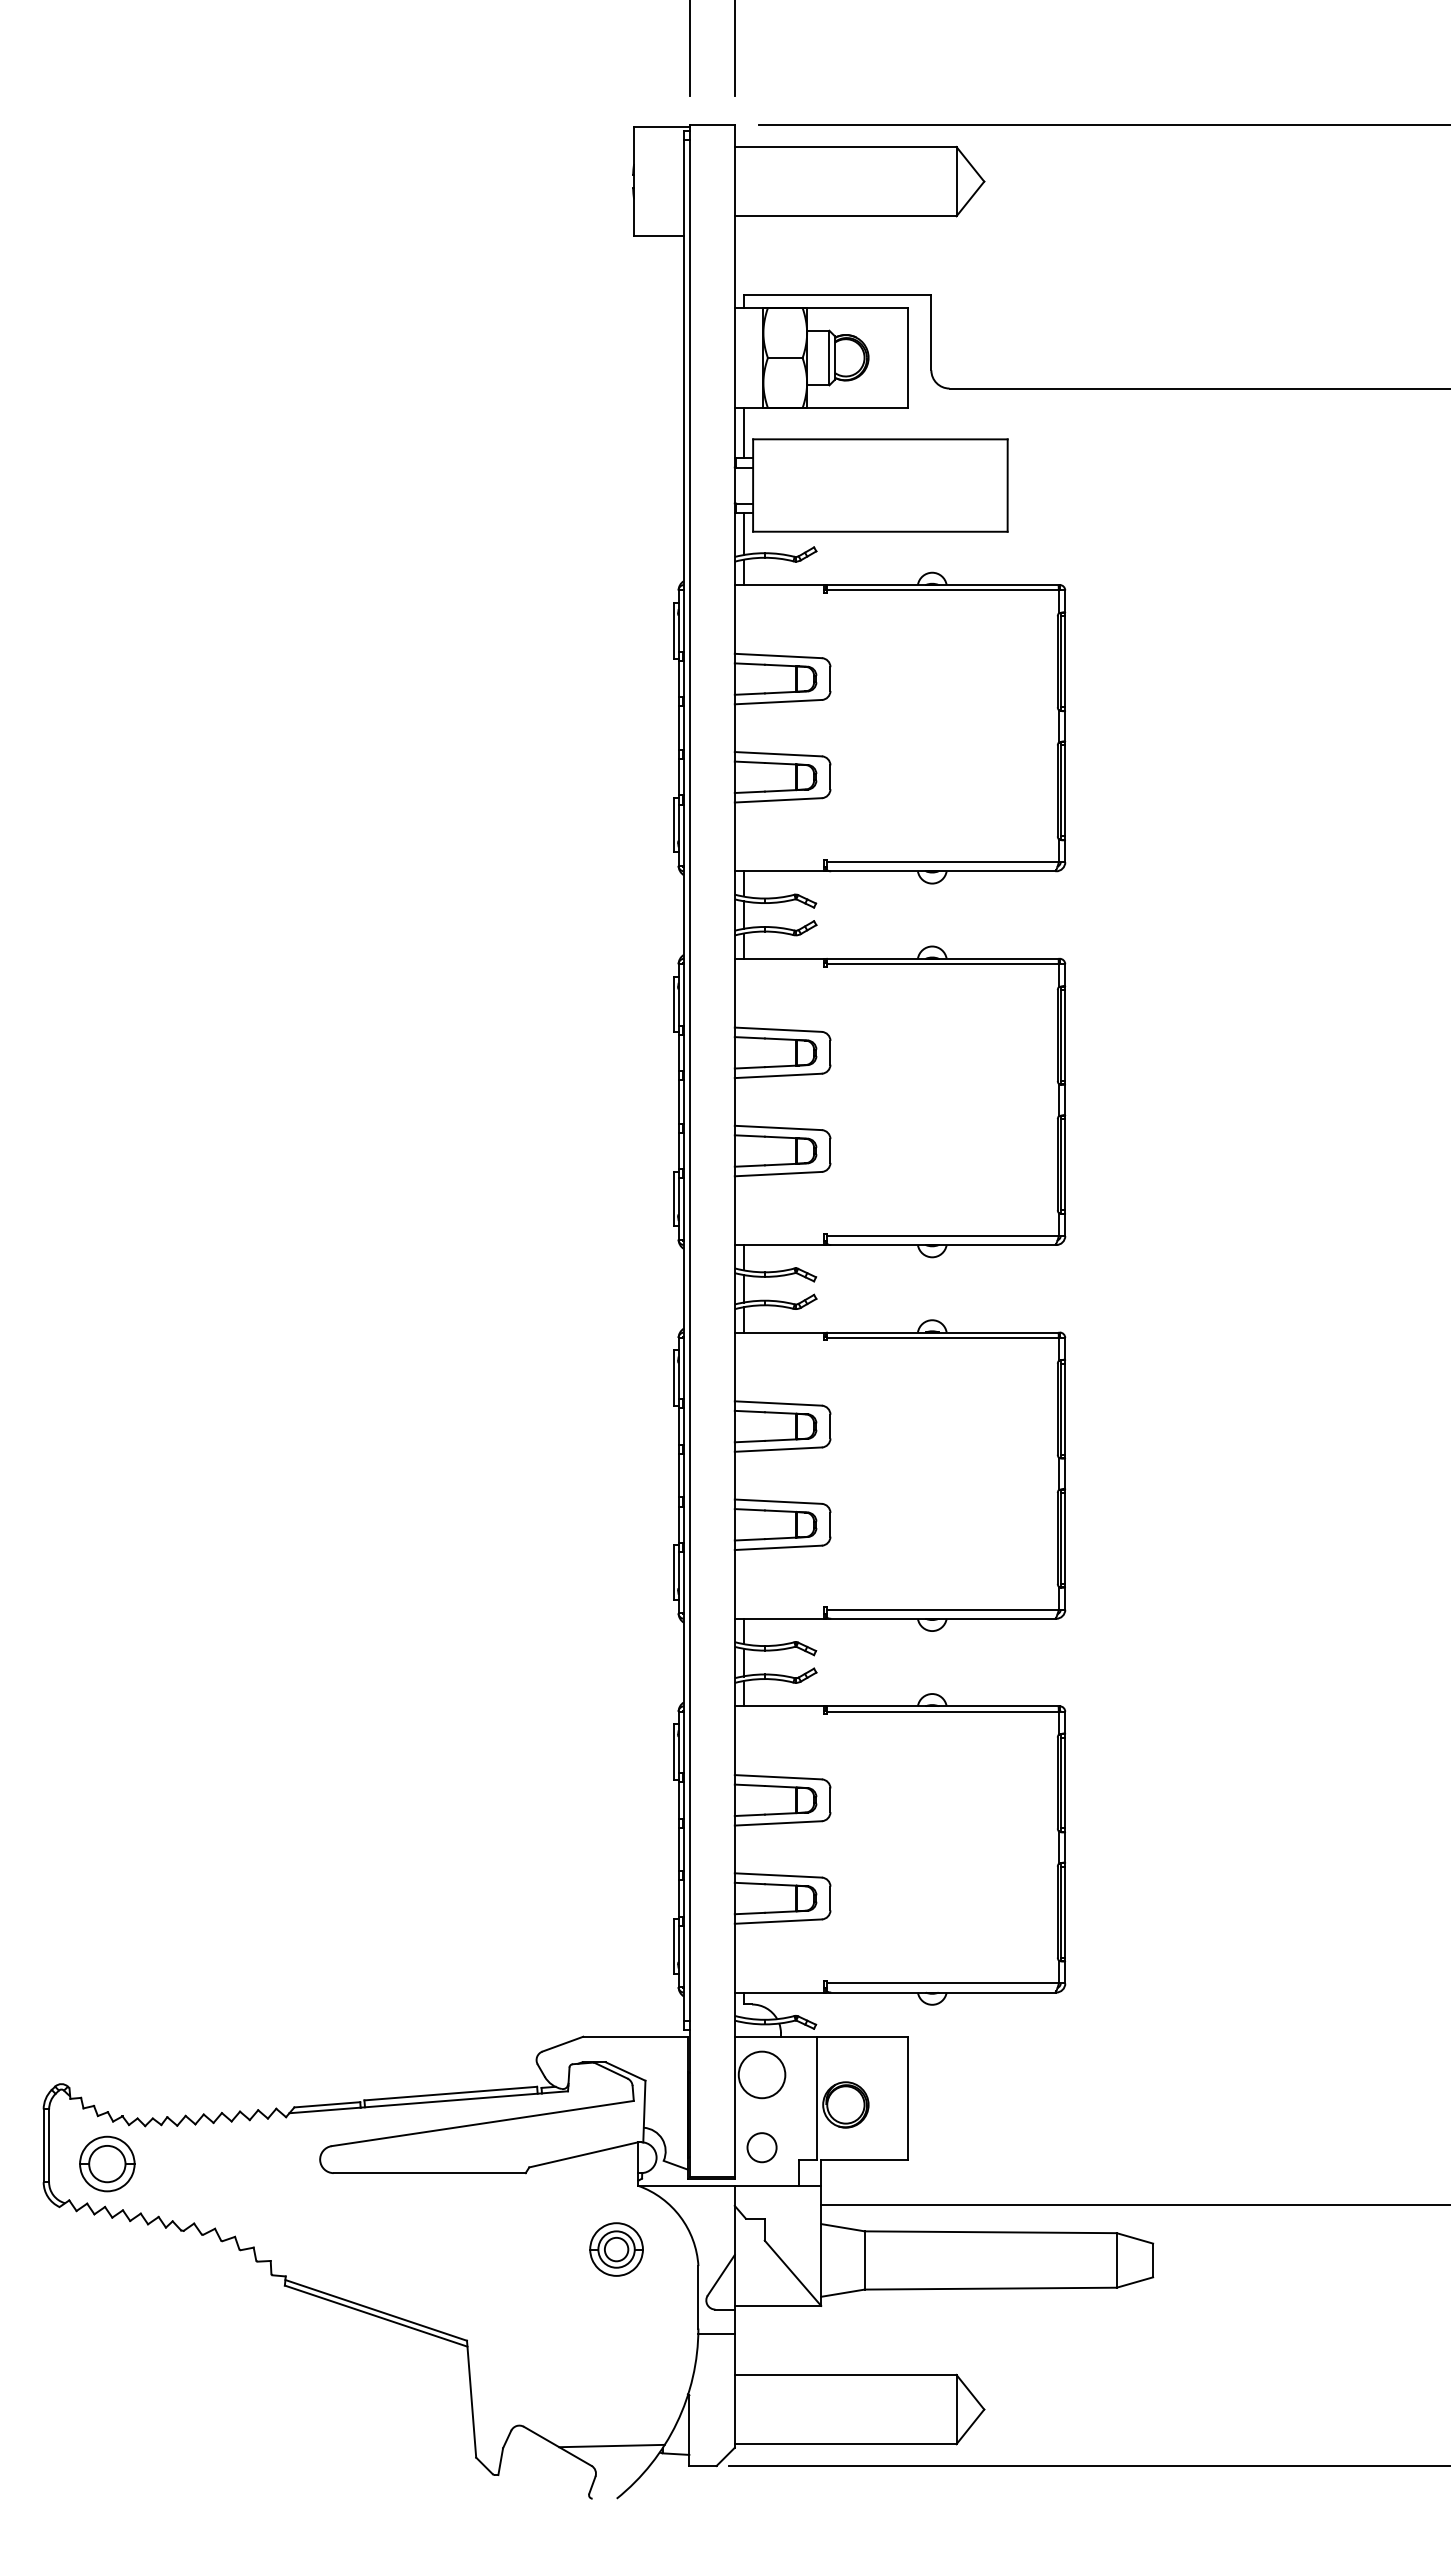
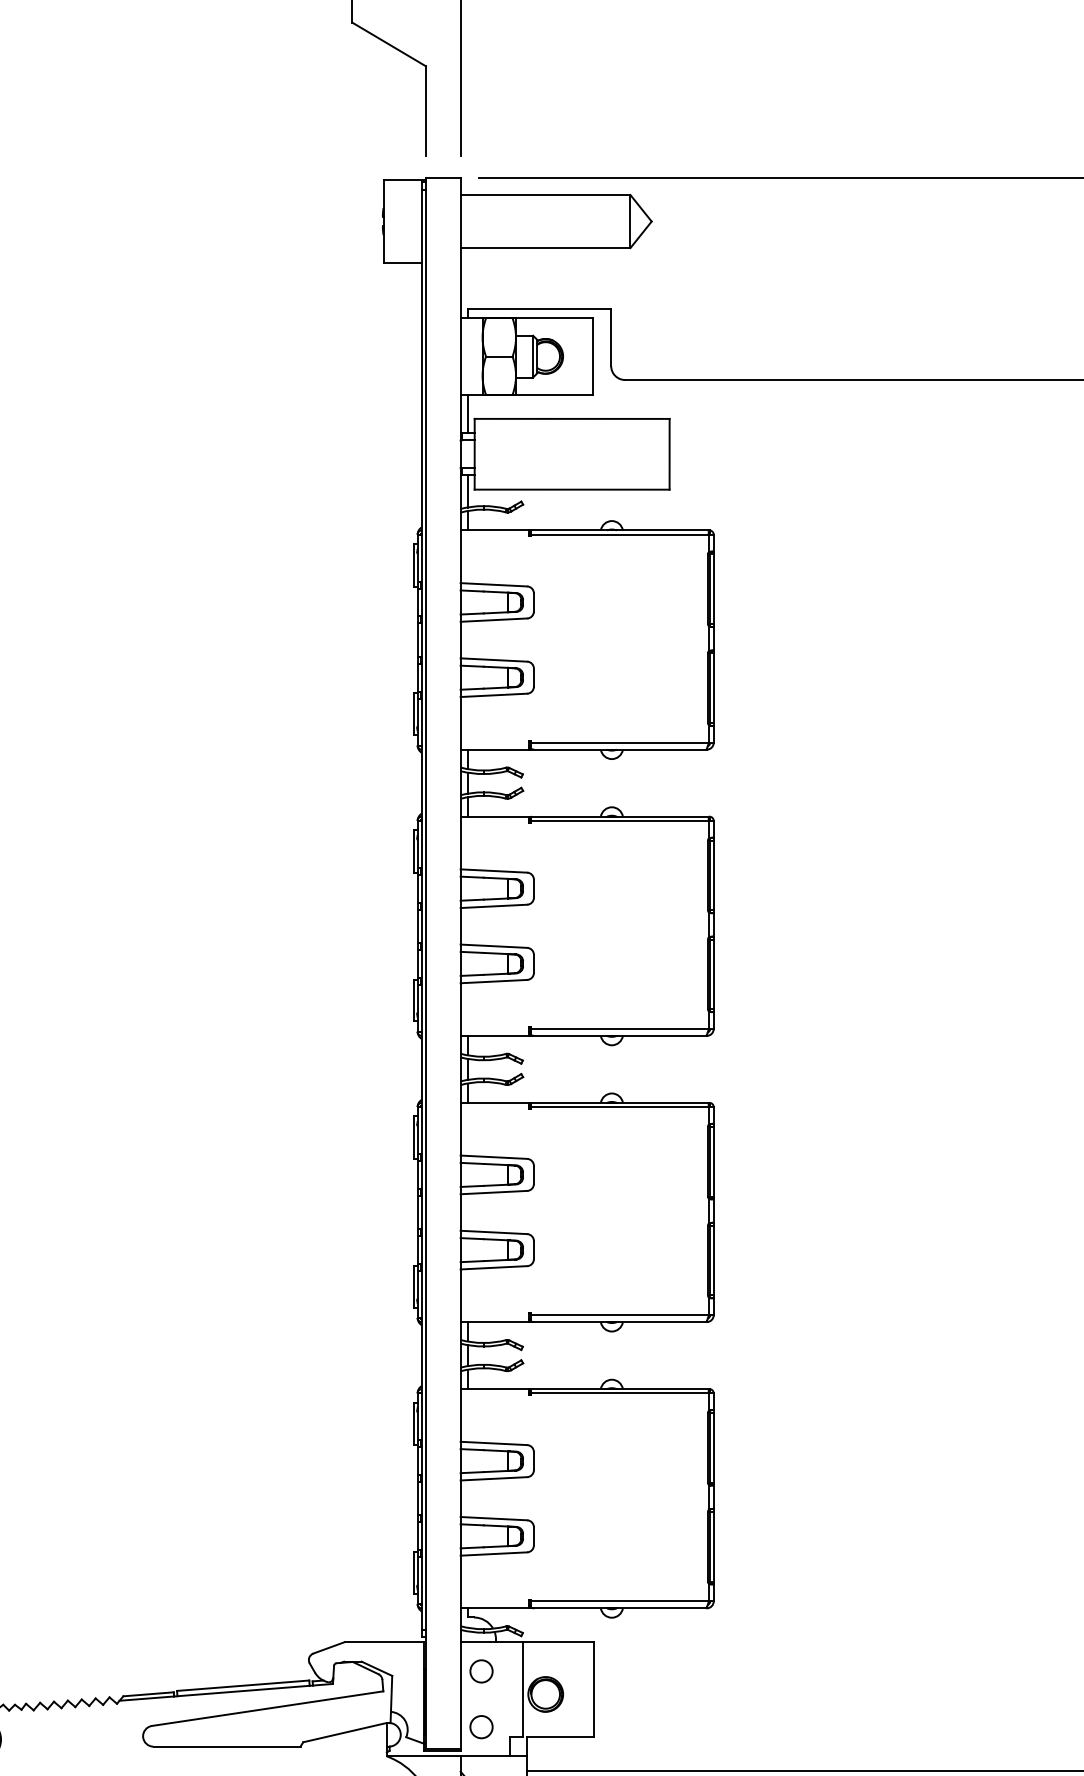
circle: (761, 2074) -> (481, 1671), size x0.62

